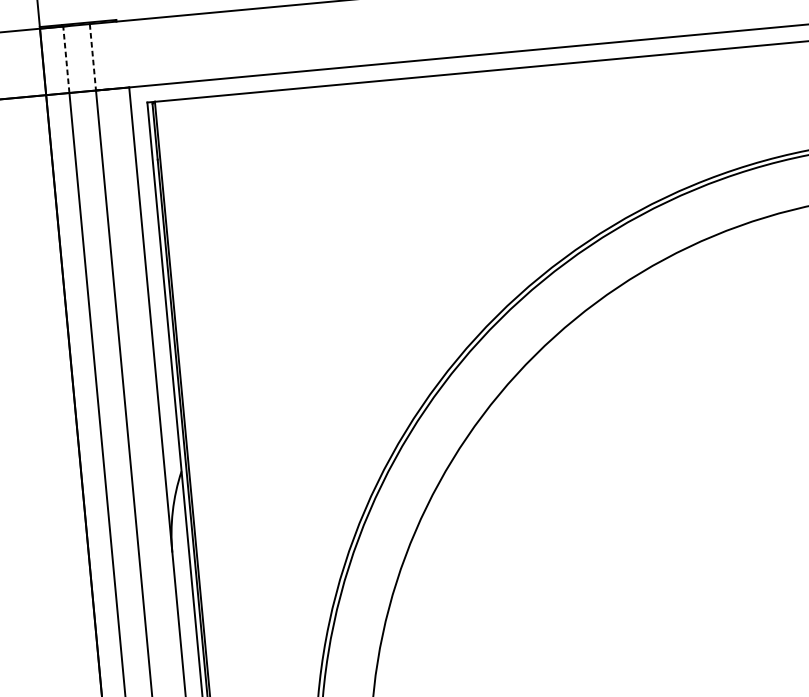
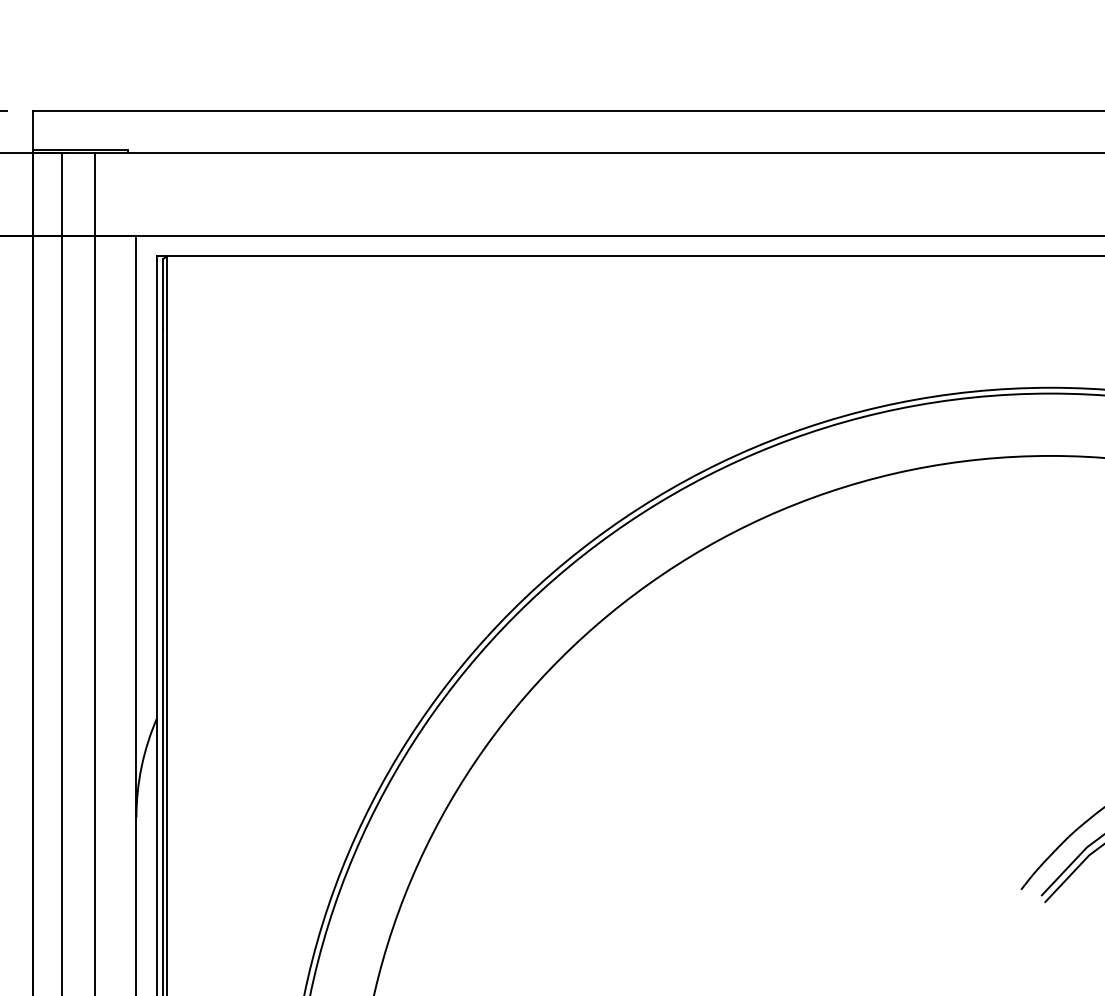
line: (92, 57) -> (94, 194), dashed -> solid
line: (66, 60) -> (61, 194), dashed -> solid

